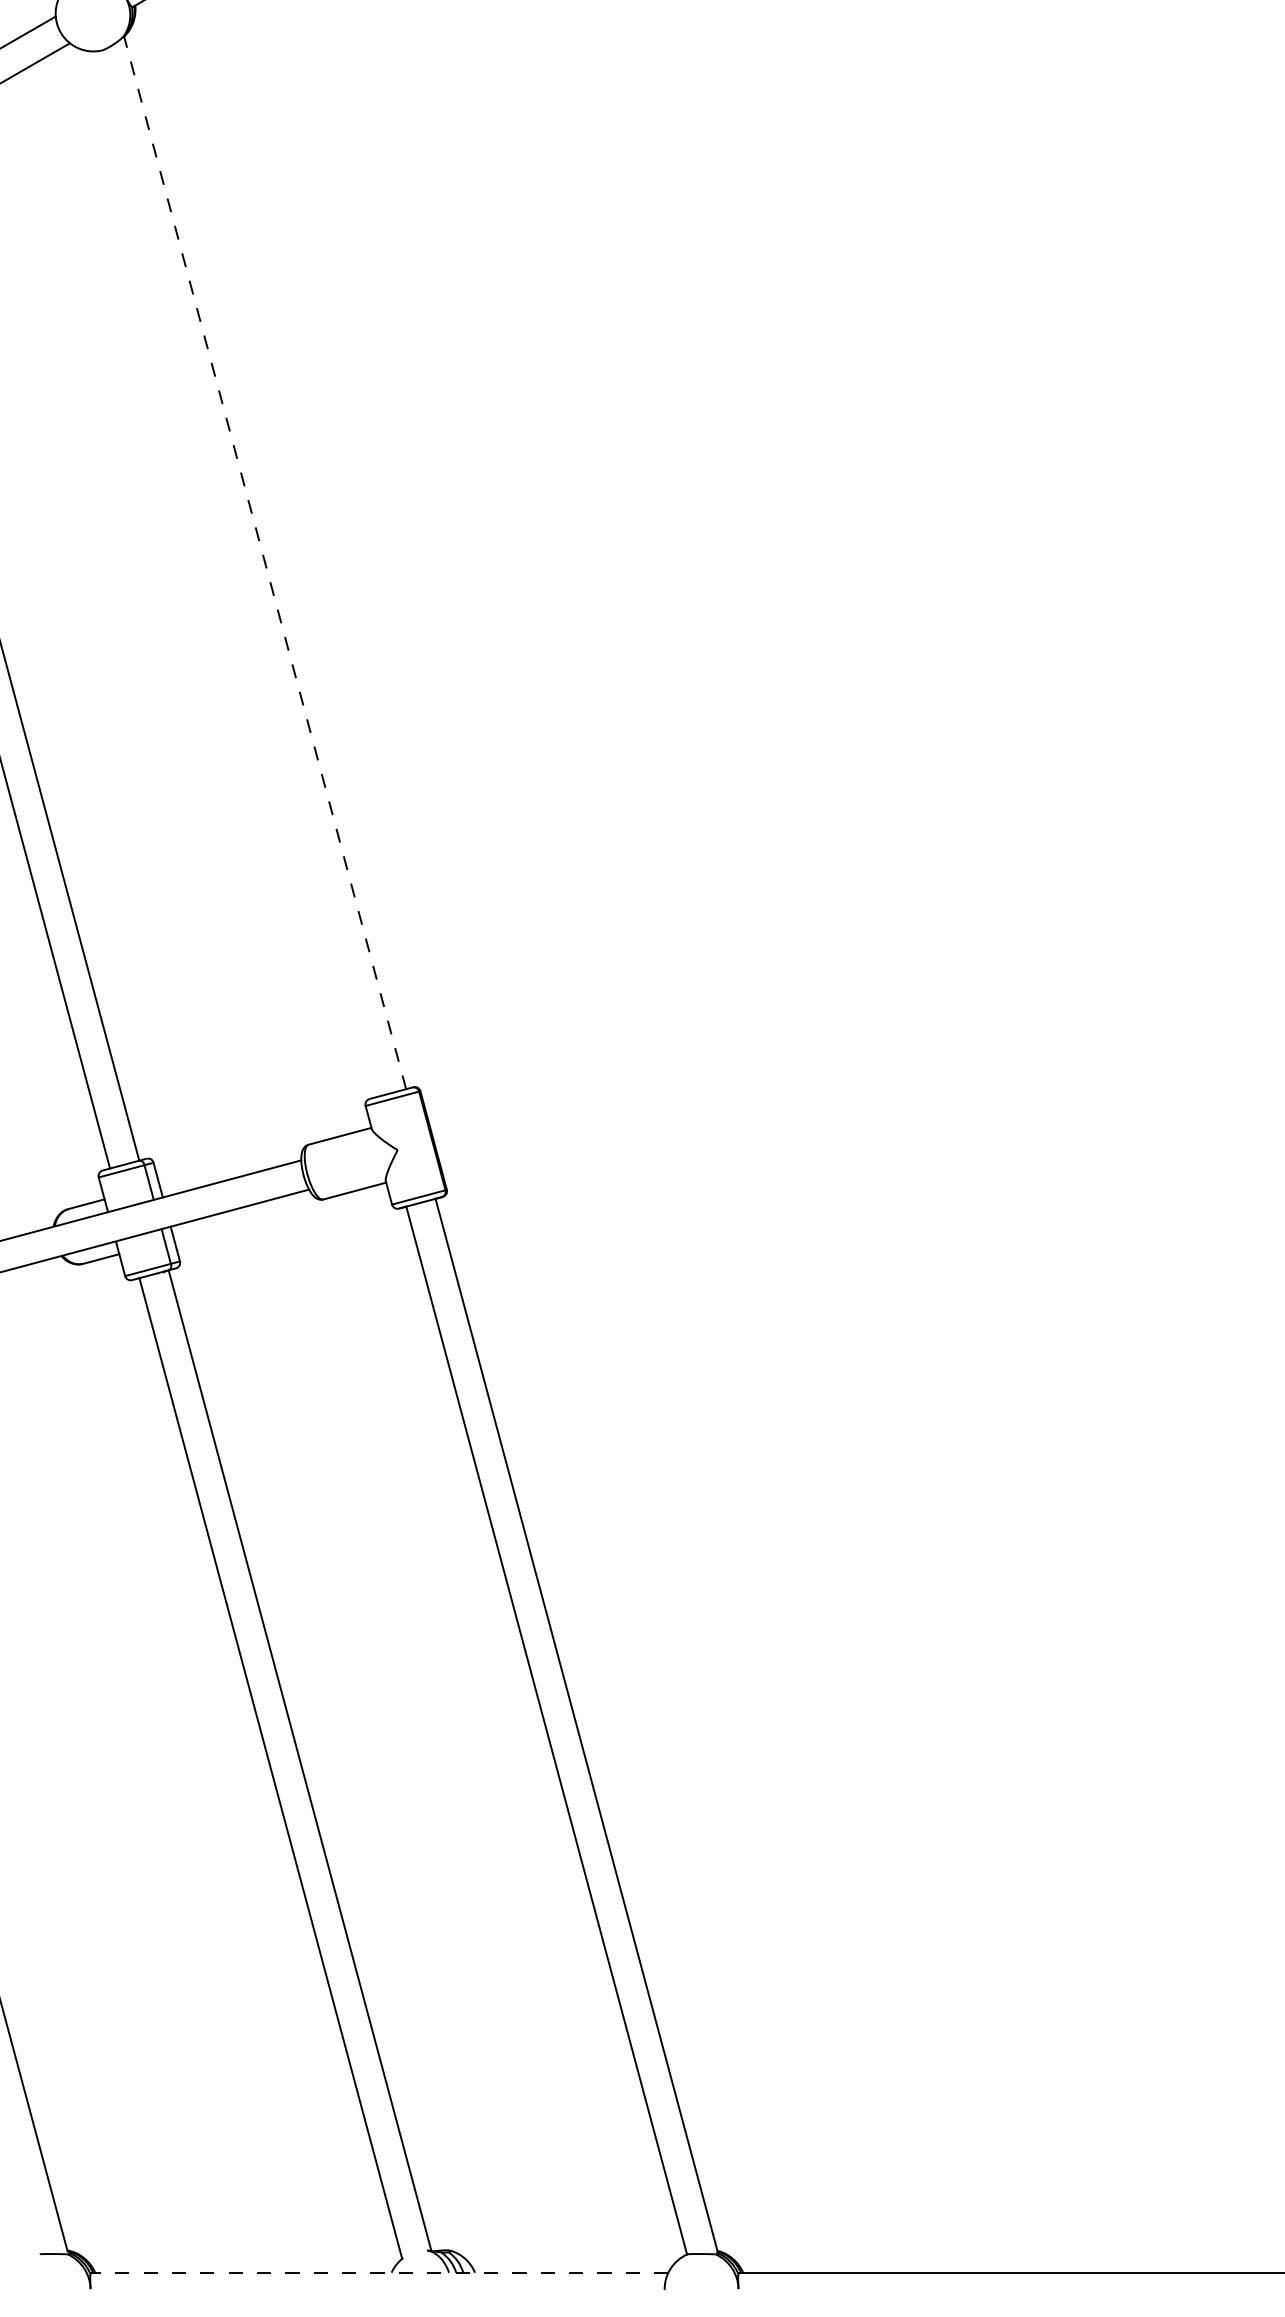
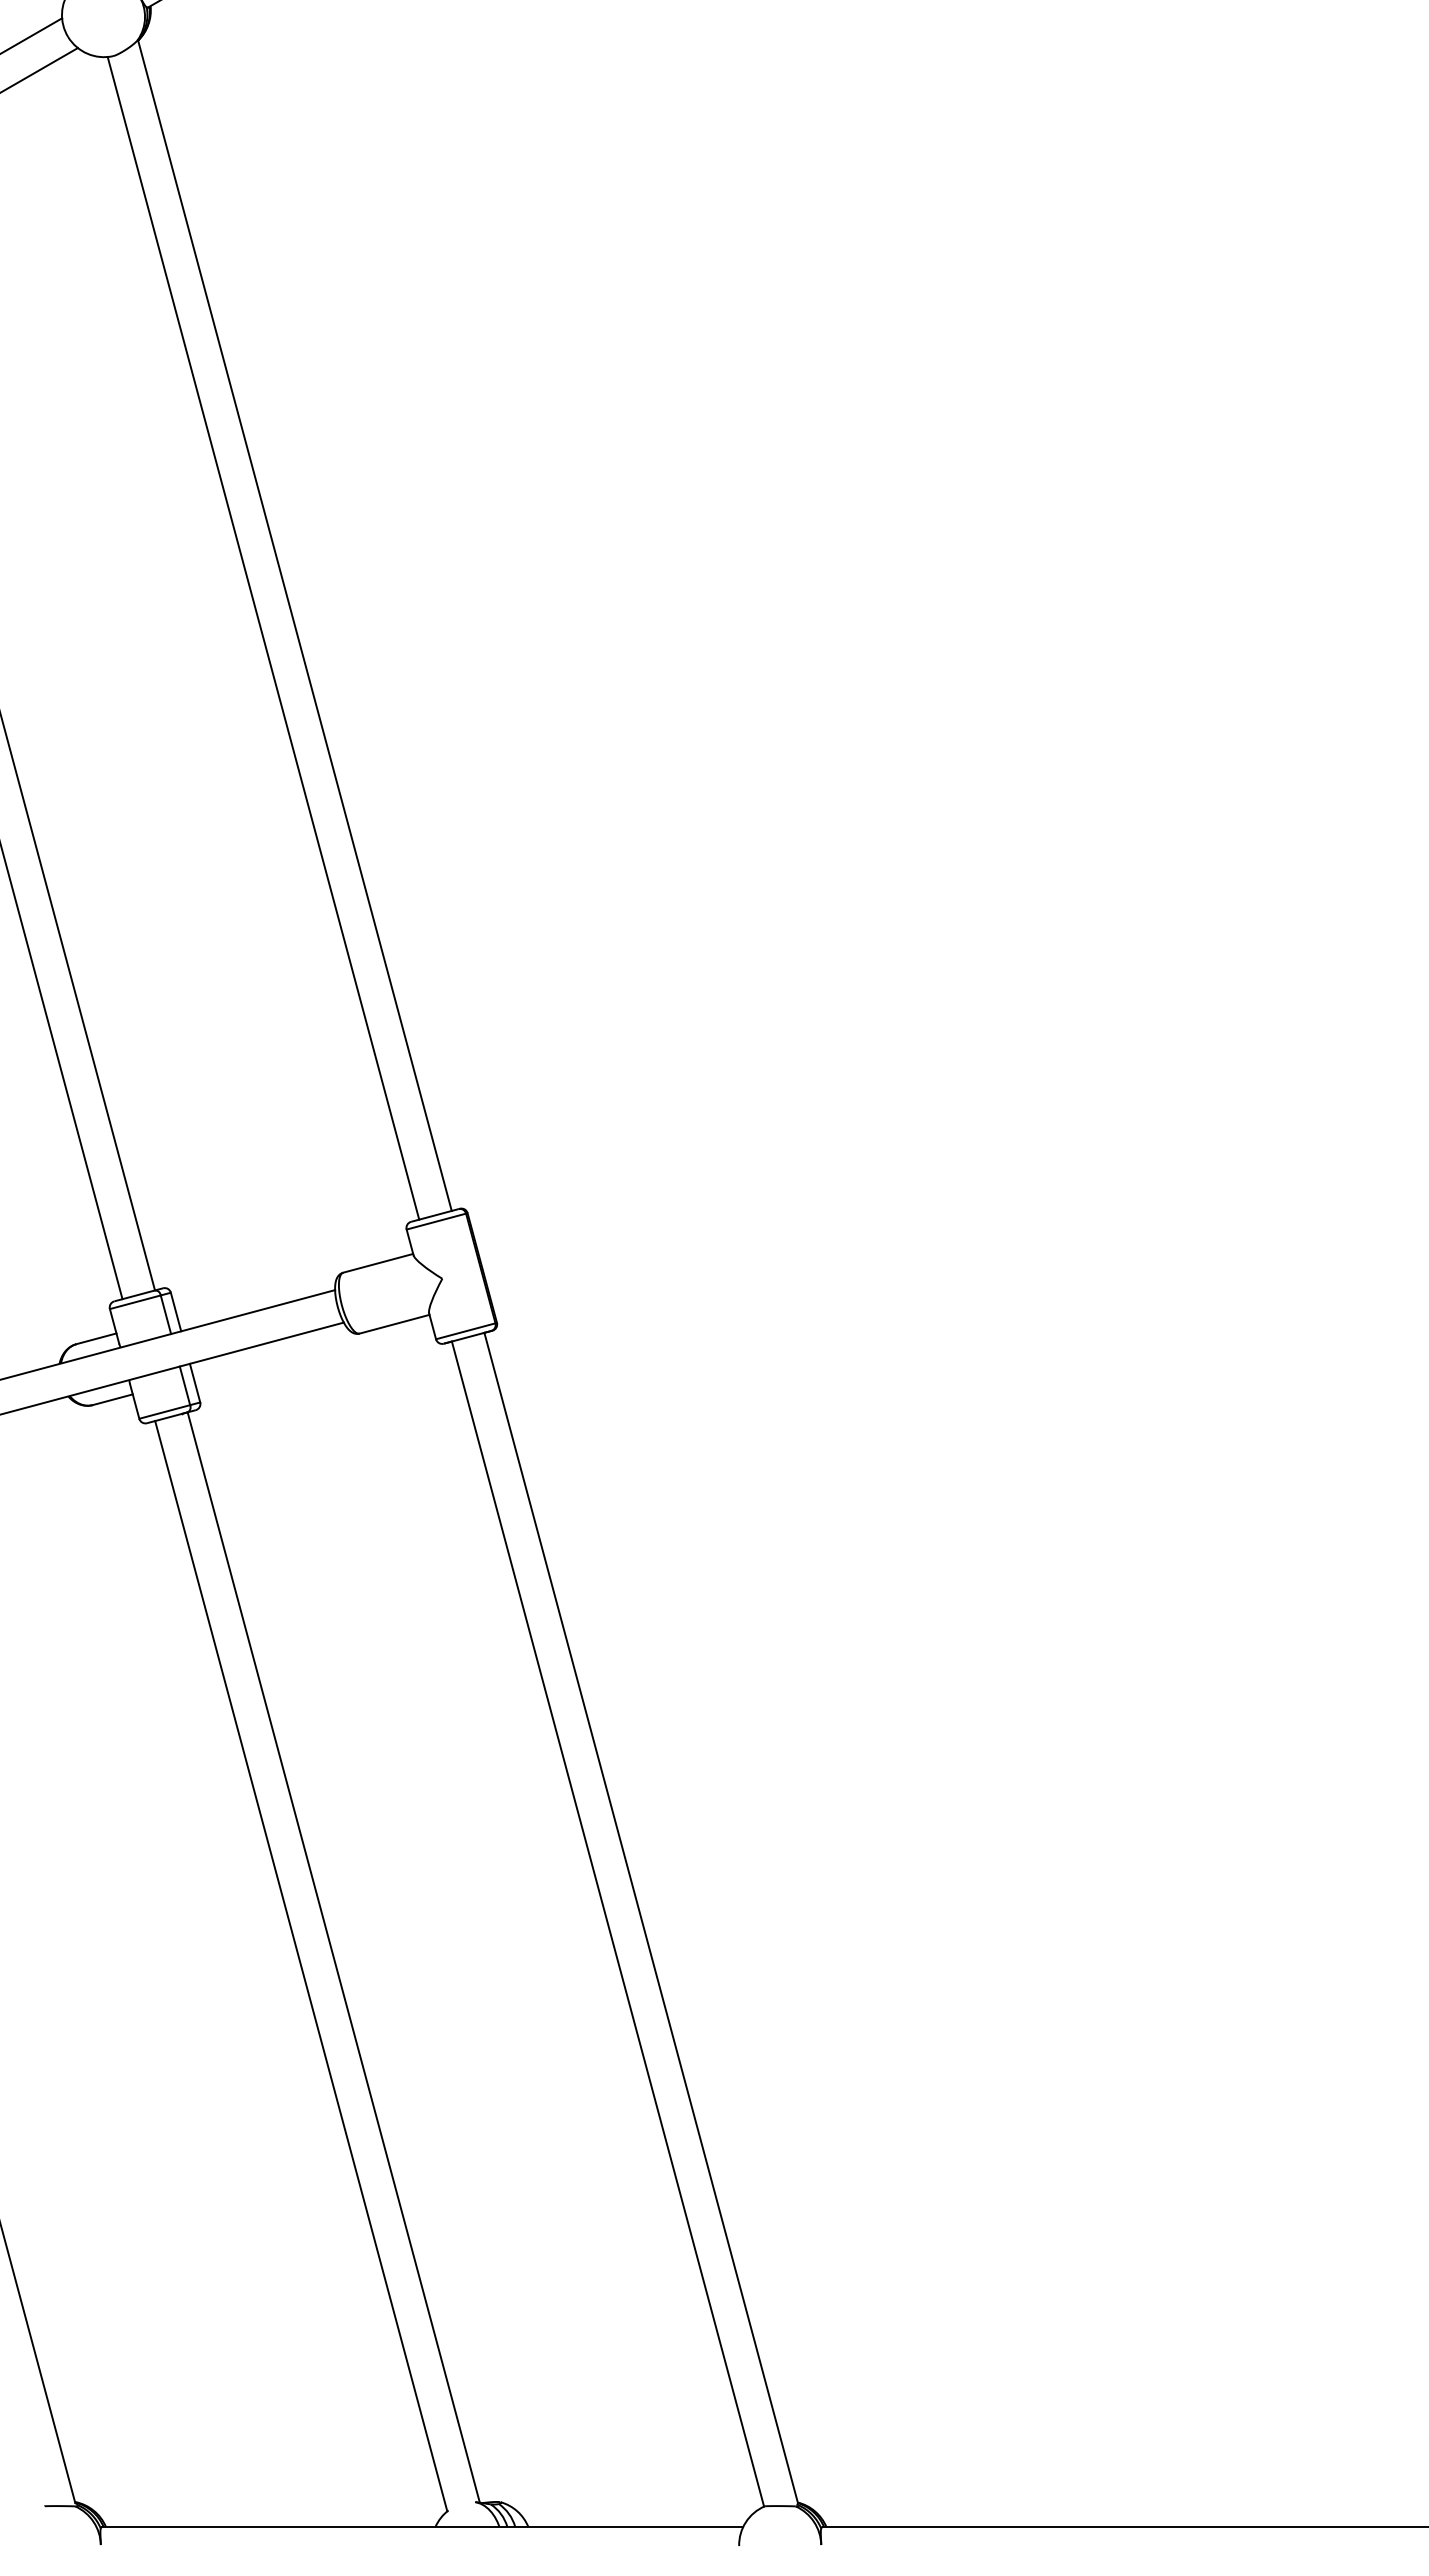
line: (264, 561) -> (294, 624), dashed -> solid
line: (236, 574) -> (263, 638), added
line: (379, 2272) -> (422, 2526), dashed -> solid

